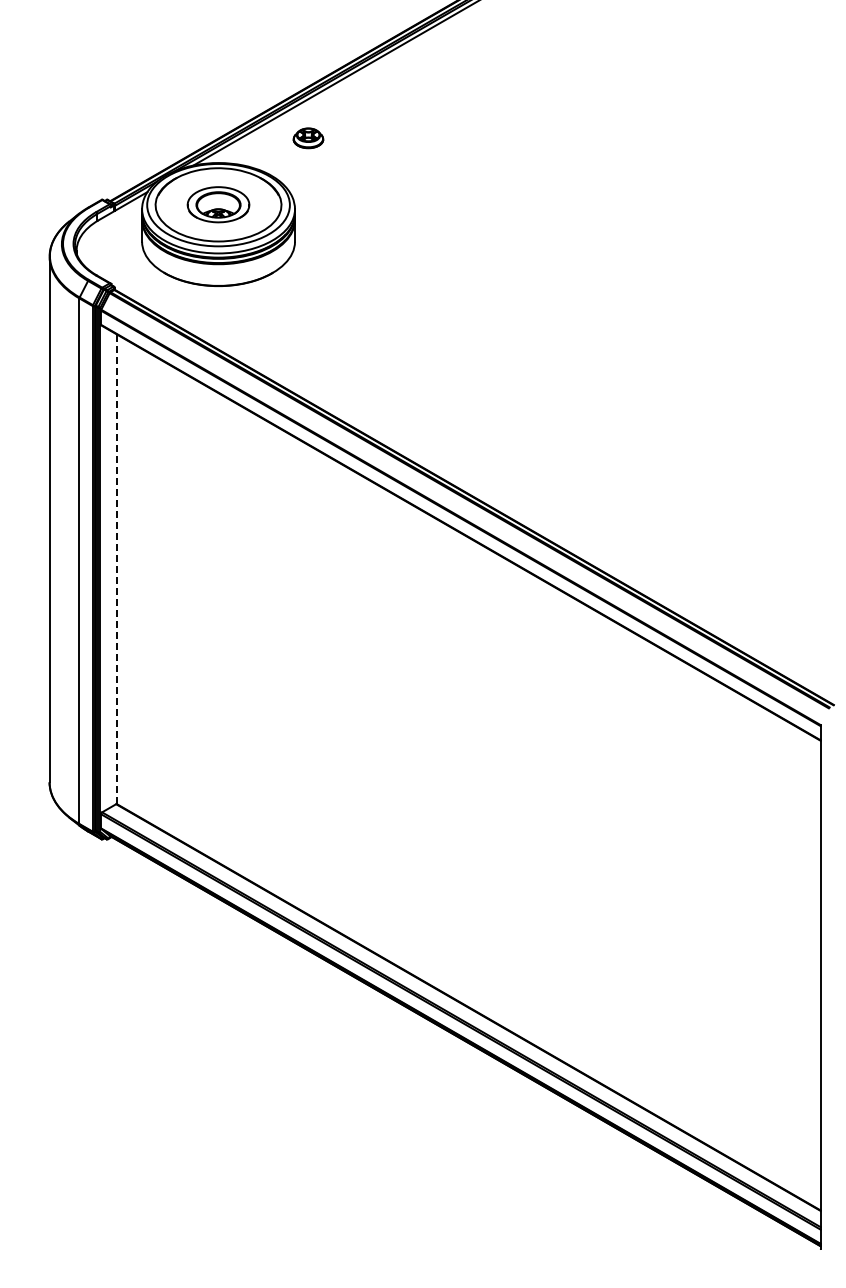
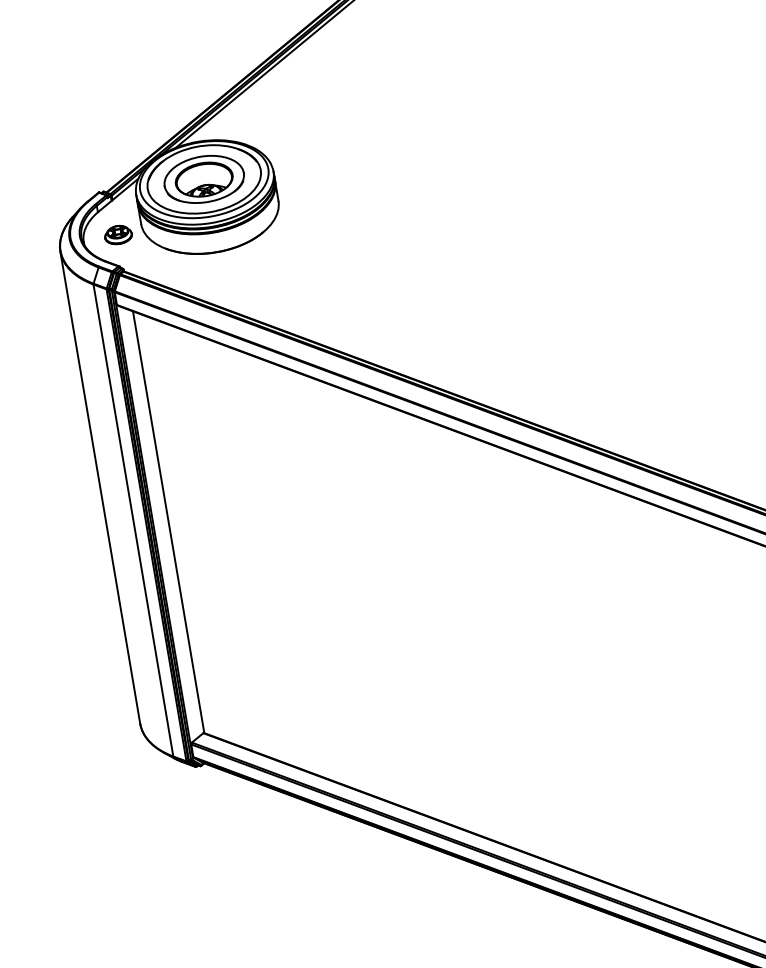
part: (308, 138) -> (118, 235), moved
part: (218, 204) -> (204, 179), size x1.43
line: (117, 569) -> (168, 522), dashed -> solid

